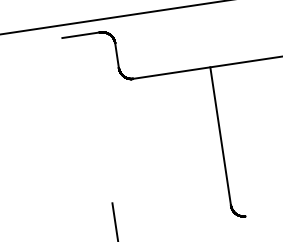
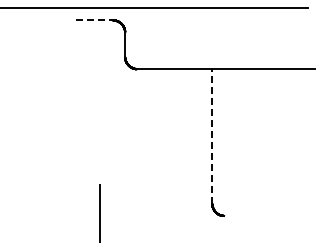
line: (81, 35) -> (94, 20), solid -> dashed
line: (220, 135) -> (212, 135), solid -> dashed

